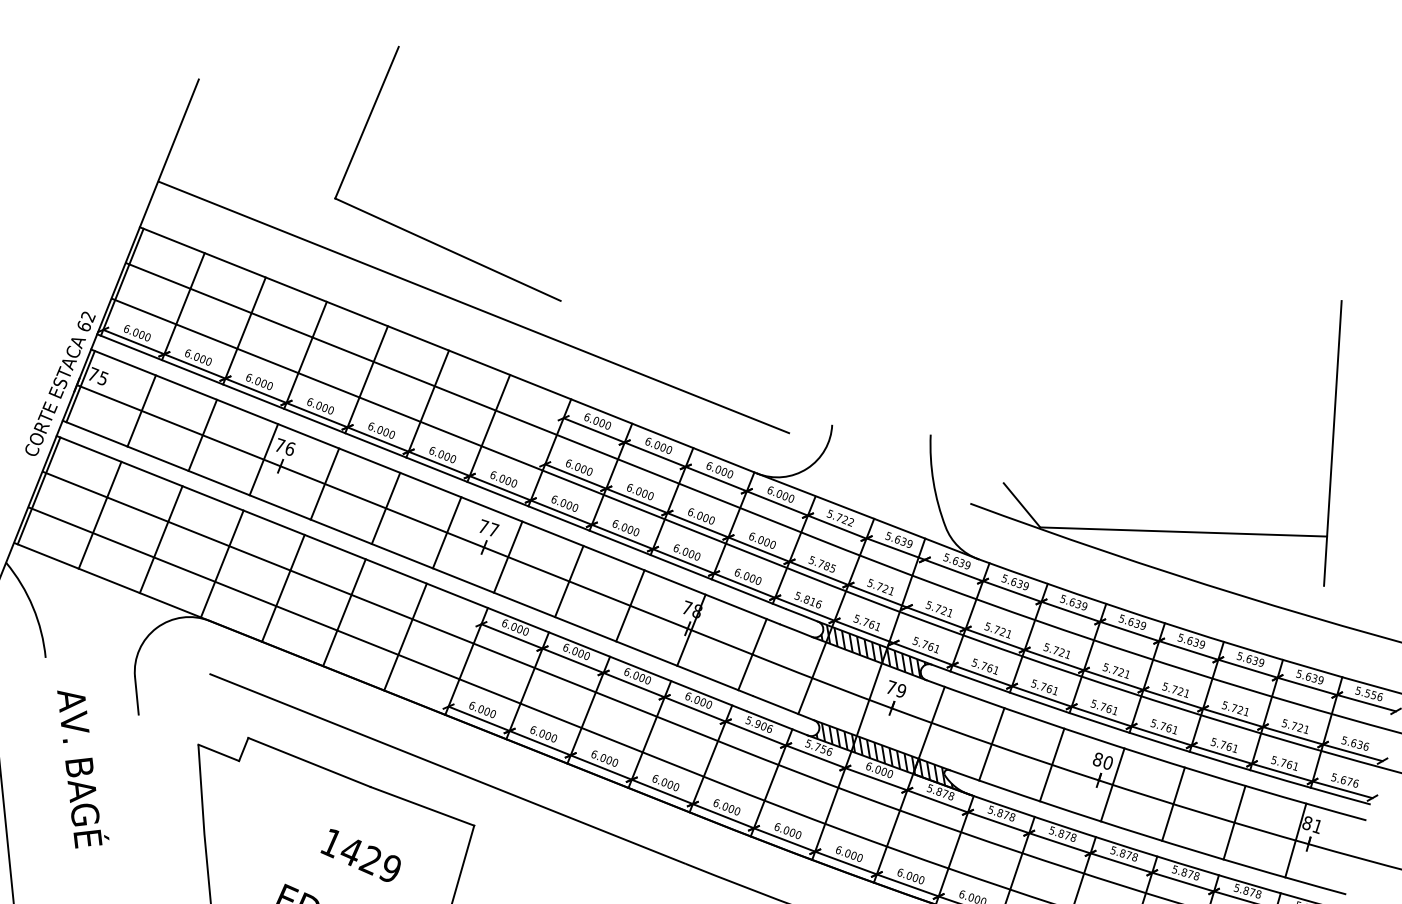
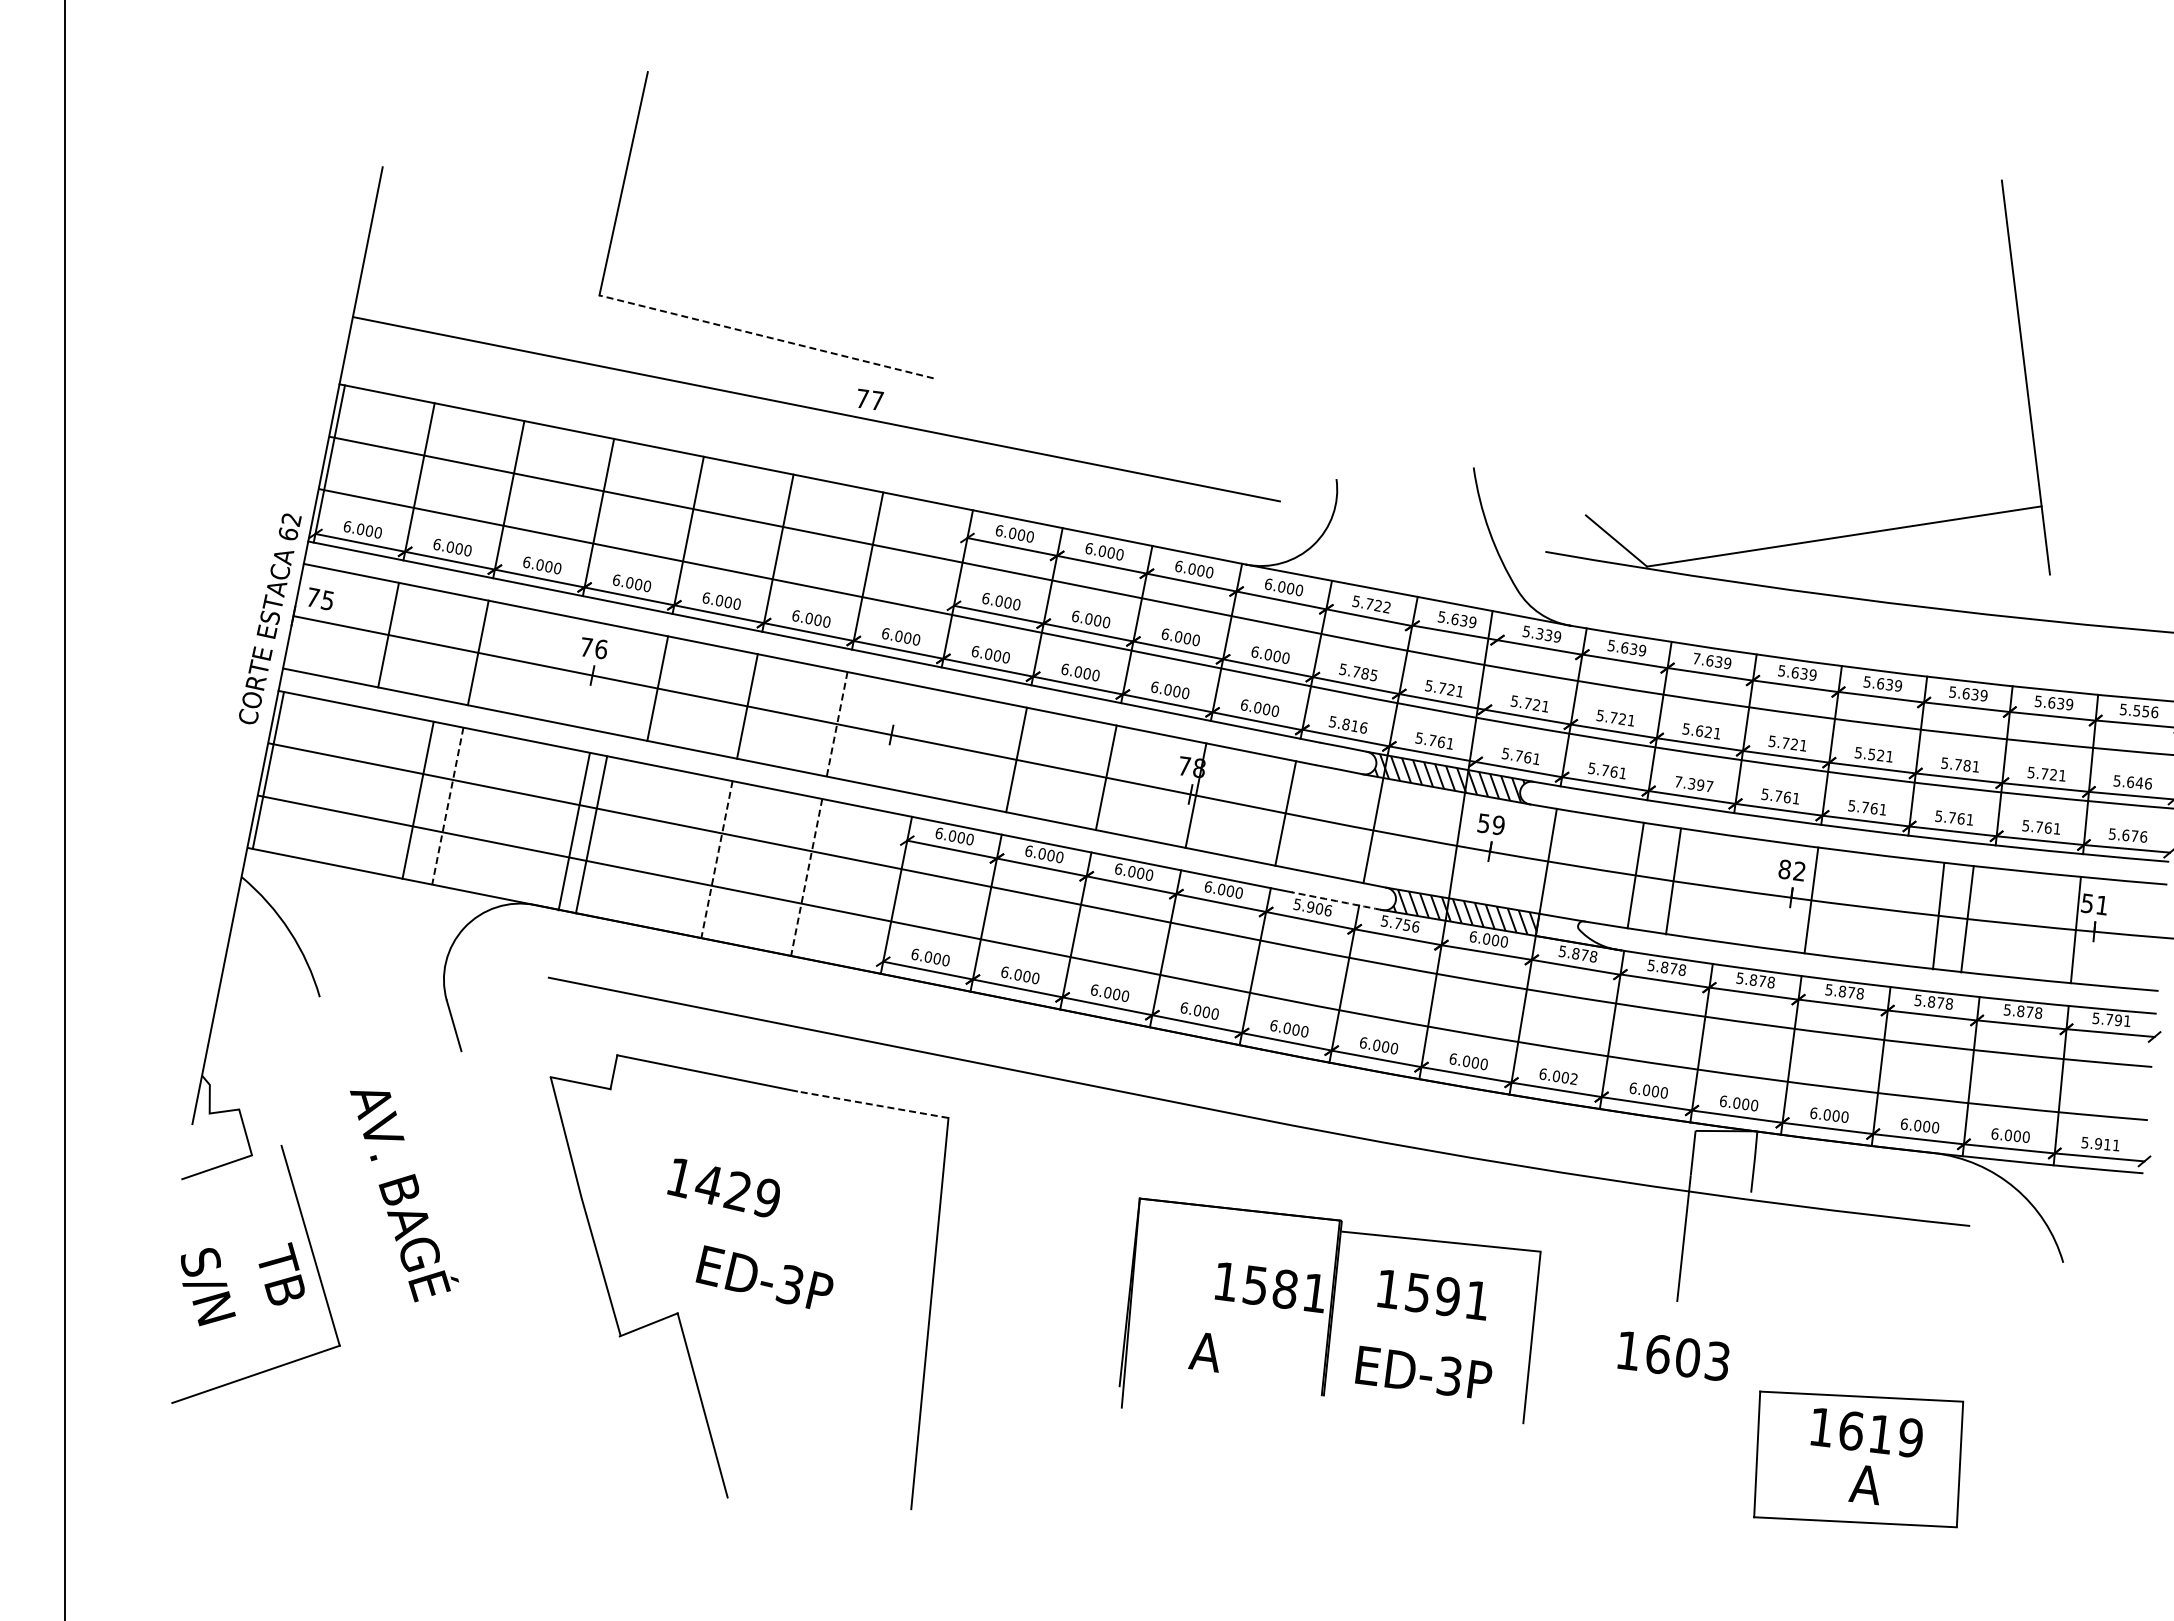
line: (447, 249) -> (766, 336), solid -> dashed
line: (80, 386) -> (298, 617), removed
line: (263, 459) -> (567, 670), removed
line: (99, 514) -> (417, 799), moved
text: (489, 527) -> (870, 398), moved
line: (447, 532) -> (837, 724), solid -> dashed
line: (160, 539) -> (447, 806), solid -> dashed
line: (508, 556) -> (926, 741), removed
text: (955, 560) -> (1539, 633), 5.639 -> 5.339
line: (222, 563) -> (591, 834), moved
line: (282, 588) -> (573, 831), moved
text: (1063, 598) -> (1696, 658), 5.639 -> 7.639
line: (343, 613) -> (716, 860), solid -> dashed
line: (405, 637) -> (806, 877), solid -> dashed
text: (1055, 650) -> (1699, 730), 5.721 -> 5.621
text: (891, 687) -> (1483, 823), 79 -> 59
text: (1044, 687) -> (1693, 784), 5.761 -> 7.397
text: (1174, 689) -> (1871, 754), 5.721 -> 5.521
text: (1240, 709) -> (1966, 765), 5.721 -> 5.781
line: (776, 723) -> (1336, 901), solid -> dashed
text: (1359, 744) -> (2138, 782), 5.636 -> 5.646
text: (1107, 762) -> (1798, 871), 80 -> 82
line: (1052, 764) -> (1673, 881), moved
text: (82, 772) -> (404, 1196), moved
hatch: (938, 774) -> (1570, 930), removed
line: (1173, 804) -> (1967, 919), moved
line: (422, 806) -> (872, 1104), solid -> dashed
line: (1234, 822) -> (1938, 916), moved
text: (1306, 823) -> (2086, 903), 81 -> 51
text: (361, 855) -> (723, 1187), moved
text: (921, 880) -> (1573, 1079), 6.000 -> 6.002

